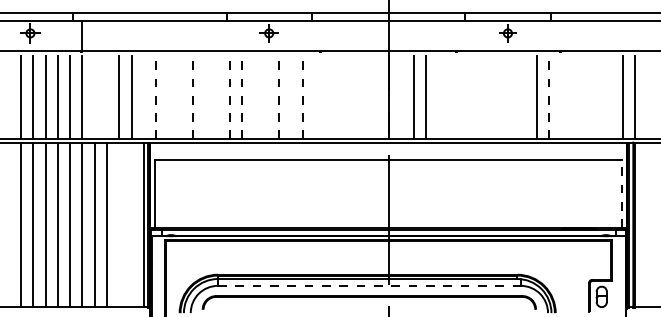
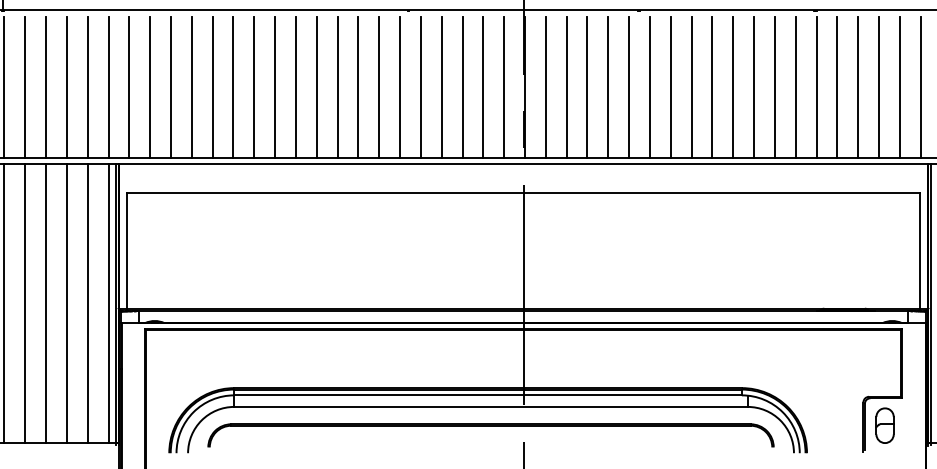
line: (94, 97) -> (24, 87), added
line: (107, 97) -> (46, 87), added
line: (143, 97) -> (107, 87), added
line: (156, 97) -> (129, 87), dashed -> solid
line: (168, 97) -> (150, 87), added
line: (180, 97) -> (170, 87), added
line: (192, 97) -> (191, 87), dashed -> solid
line: (205, 97) -> (213, 87), added
line: (217, 97) -> (233, 87), added
line: (229, 97) -> (253, 87), dashed -> solid
line: (242, 97) -> (275, 87), dashed -> solid
line: (254, 97) -> (296, 87), added
line: (266, 97) -> (316, 87), added
line: (278, 97) -> (336, 87), dashed -> solid
line: (291, 97) -> (358, 87), added
line: (303, 97) -> (379, 87), dashed -> solid
line: (315, 97) -> (399, 87), added
line: (328, 97) -> (421, 87), added
line: (340, 97) -> (442, 87), added
line: (352, 97) -> (462, 87), added
line: (364, 97) -> (482, 87), added
line: (377, 97) -> (504, 87), added
line: (401, 97) -> (545, 87), added
line: (438, 97) -> (608, 87), added
line: (450, 97) -> (628, 87), added
line: (463, 97) -> (650, 87), added
line: (475, 97) -> (670, 87), added
line: (487, 97) -> (691, 87), added
line: (499, 97) -> (711, 87), added
line: (512, 97) -> (733, 87), added
line: (524, 97) -> (754, 87), added
line: (549, 97) -> (796, 87), dashed -> solid
line: (561, 97) -> (816, 87), added
line: (573, 97) -> (837, 87), added
line: (585, 97) -> (857, 87), added
line: (598, 97) -> (879, 87), added
line: (610, 97) -> (899, 87), added
line: (622, 193) -> (920, 250), dashed -> solid
line: (119, 224) -> (67, 302), added
line: (131, 224) -> (87, 302), added
line: (369, 285) -> (491, 406), dashed -> solid

